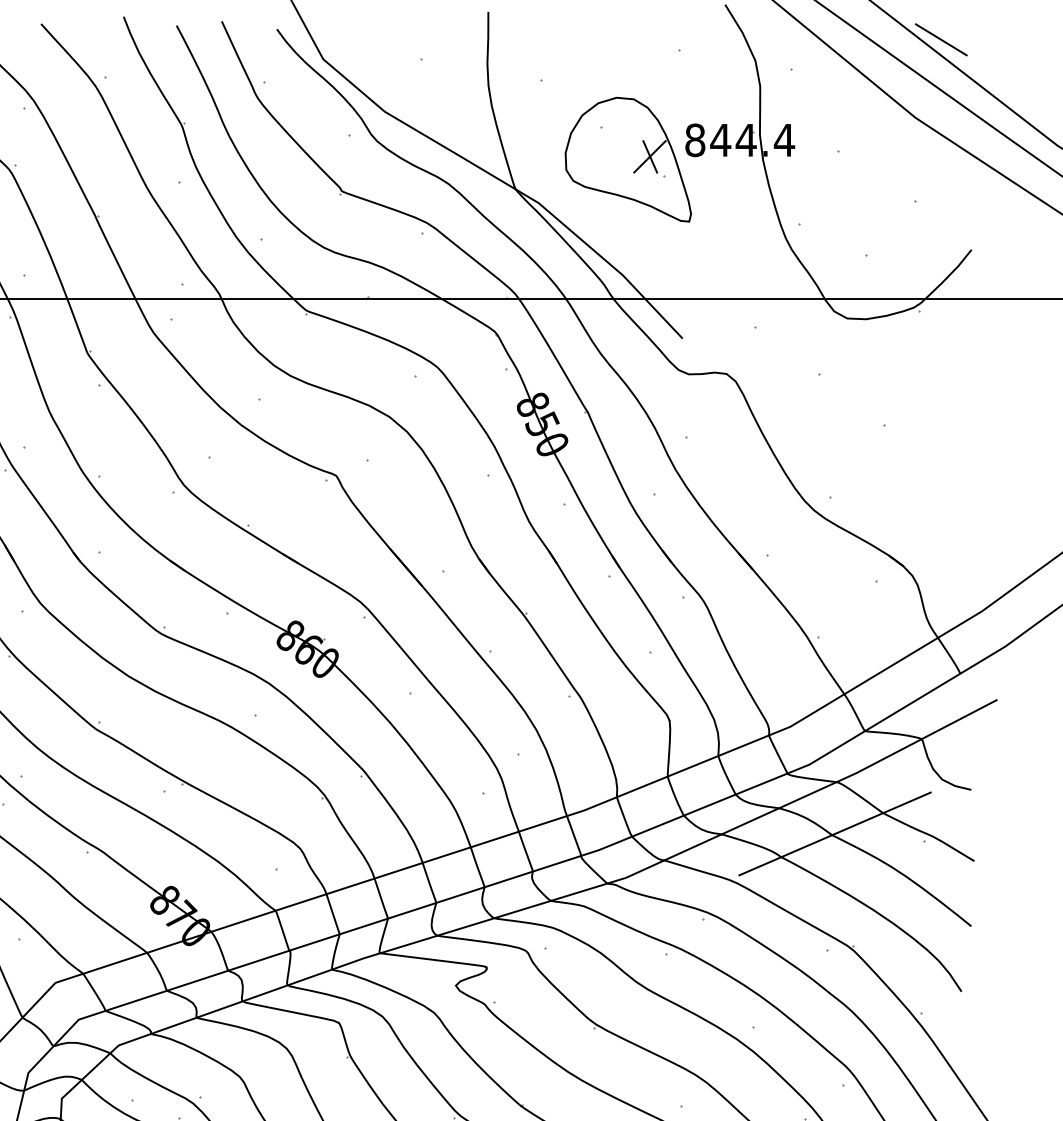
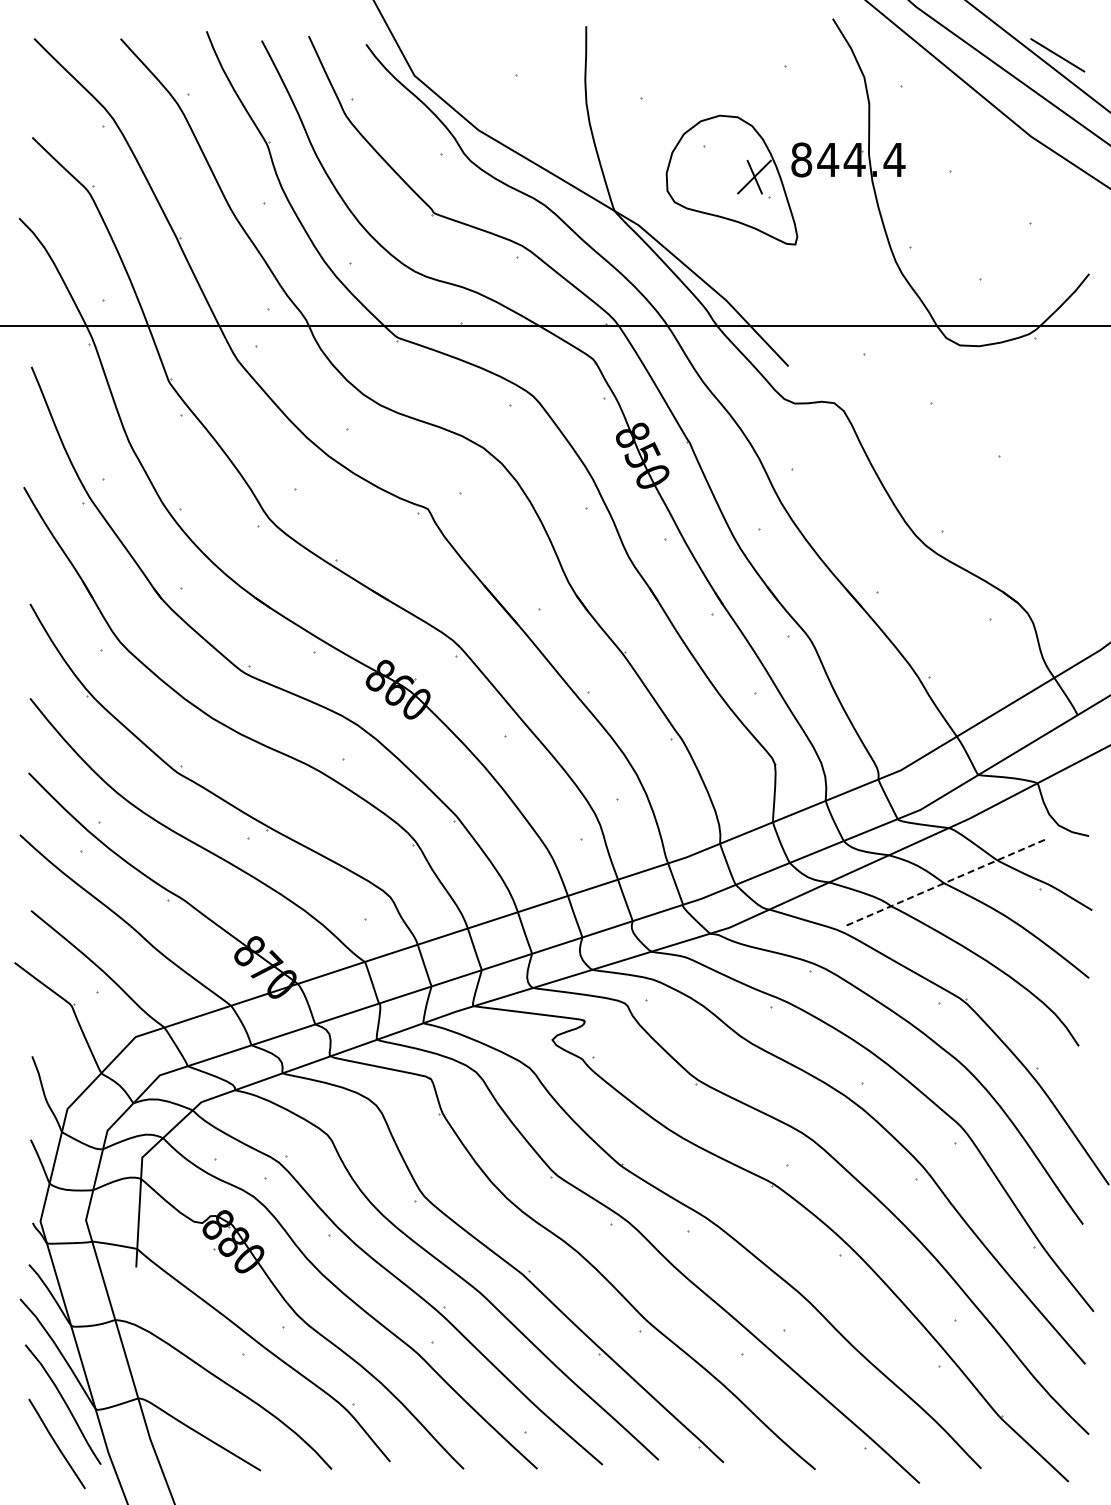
line: (835, 834) -> (947, 882), solid -> dashed

